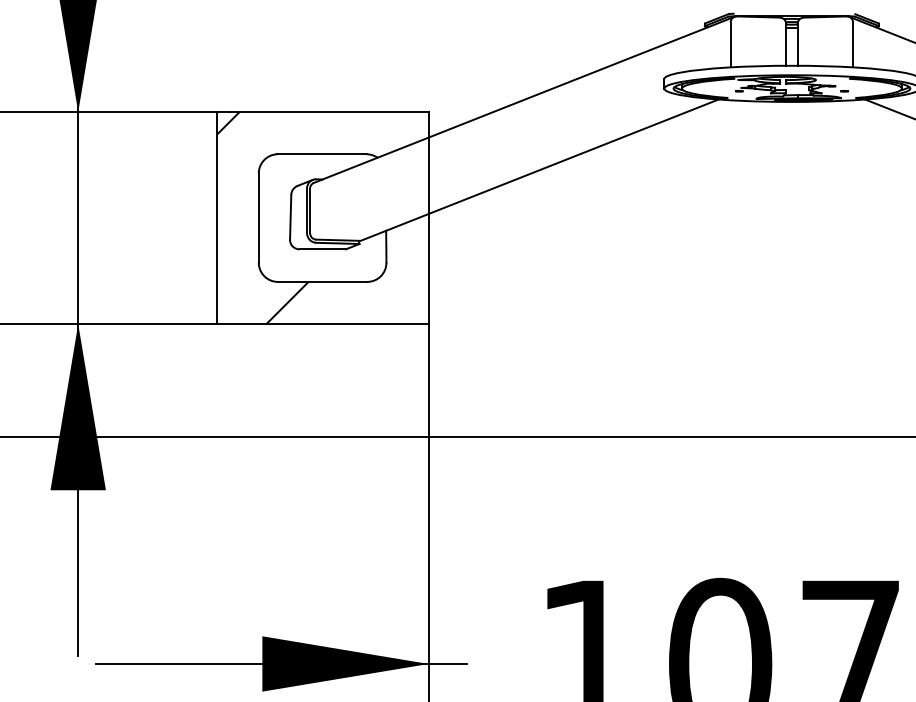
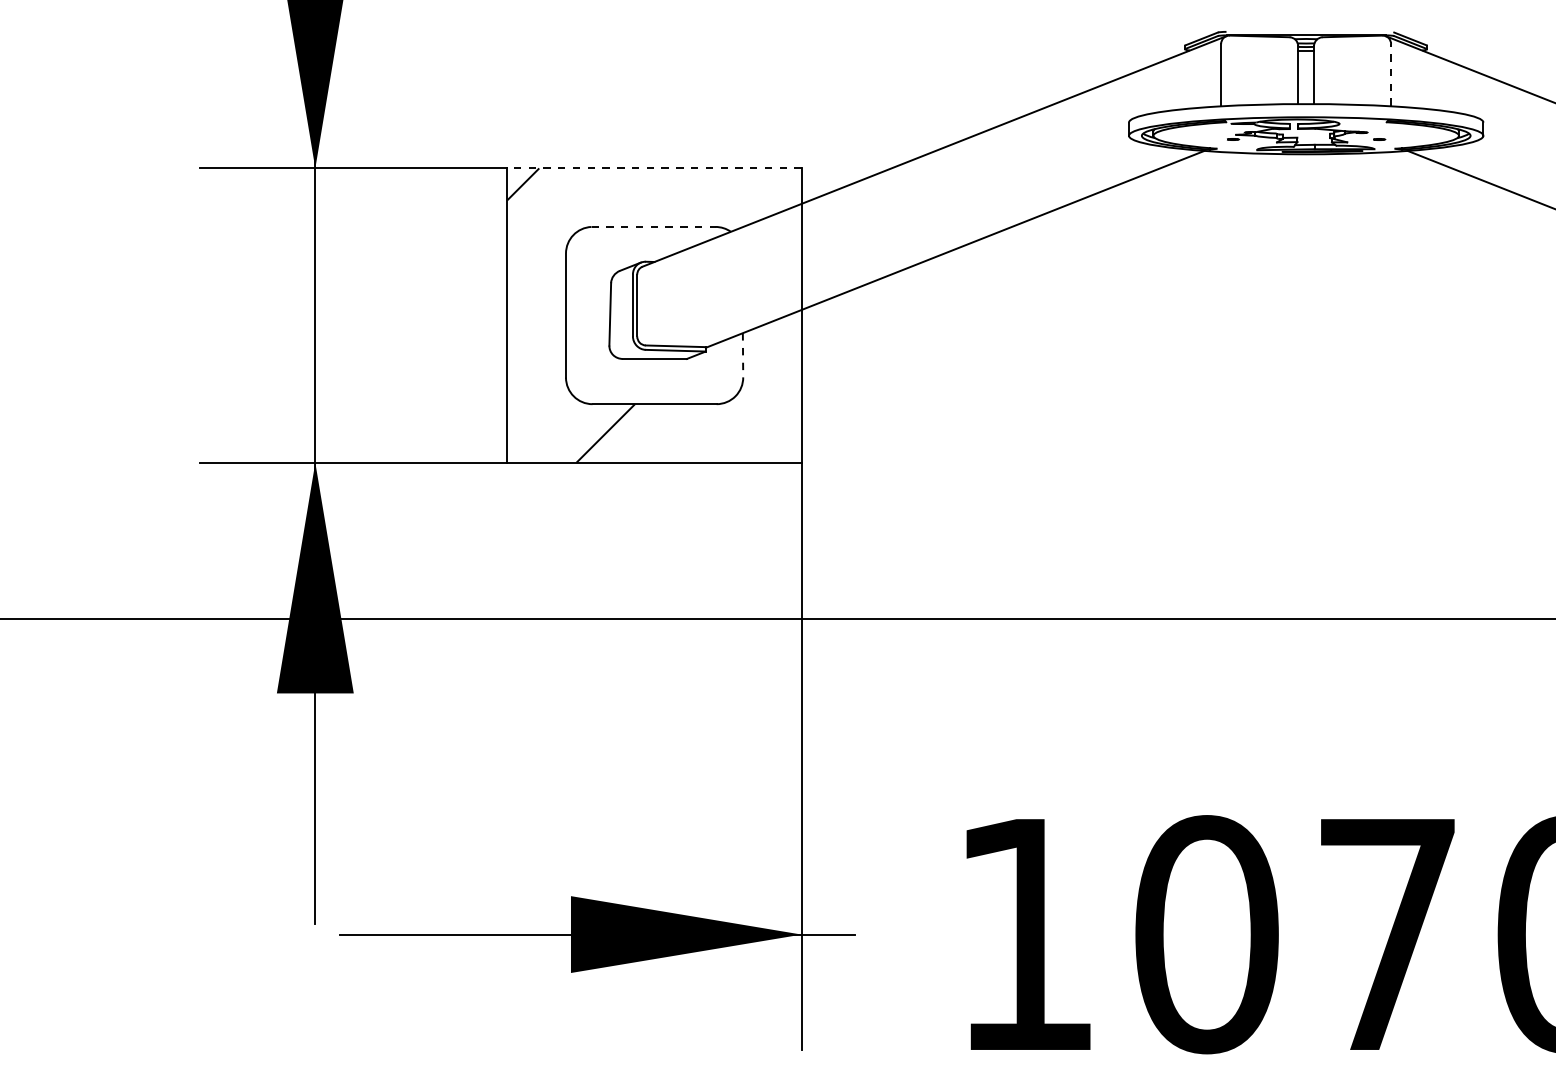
line: (853, 45) -> (1391, 75), solid -> dashed
line: (322, 112) -> (654, 168), solid -> dashed
line: (322, 153) -> (654, 226), solid -> dashed
line: (386, 246) -> (743, 355), solid -> dashed

